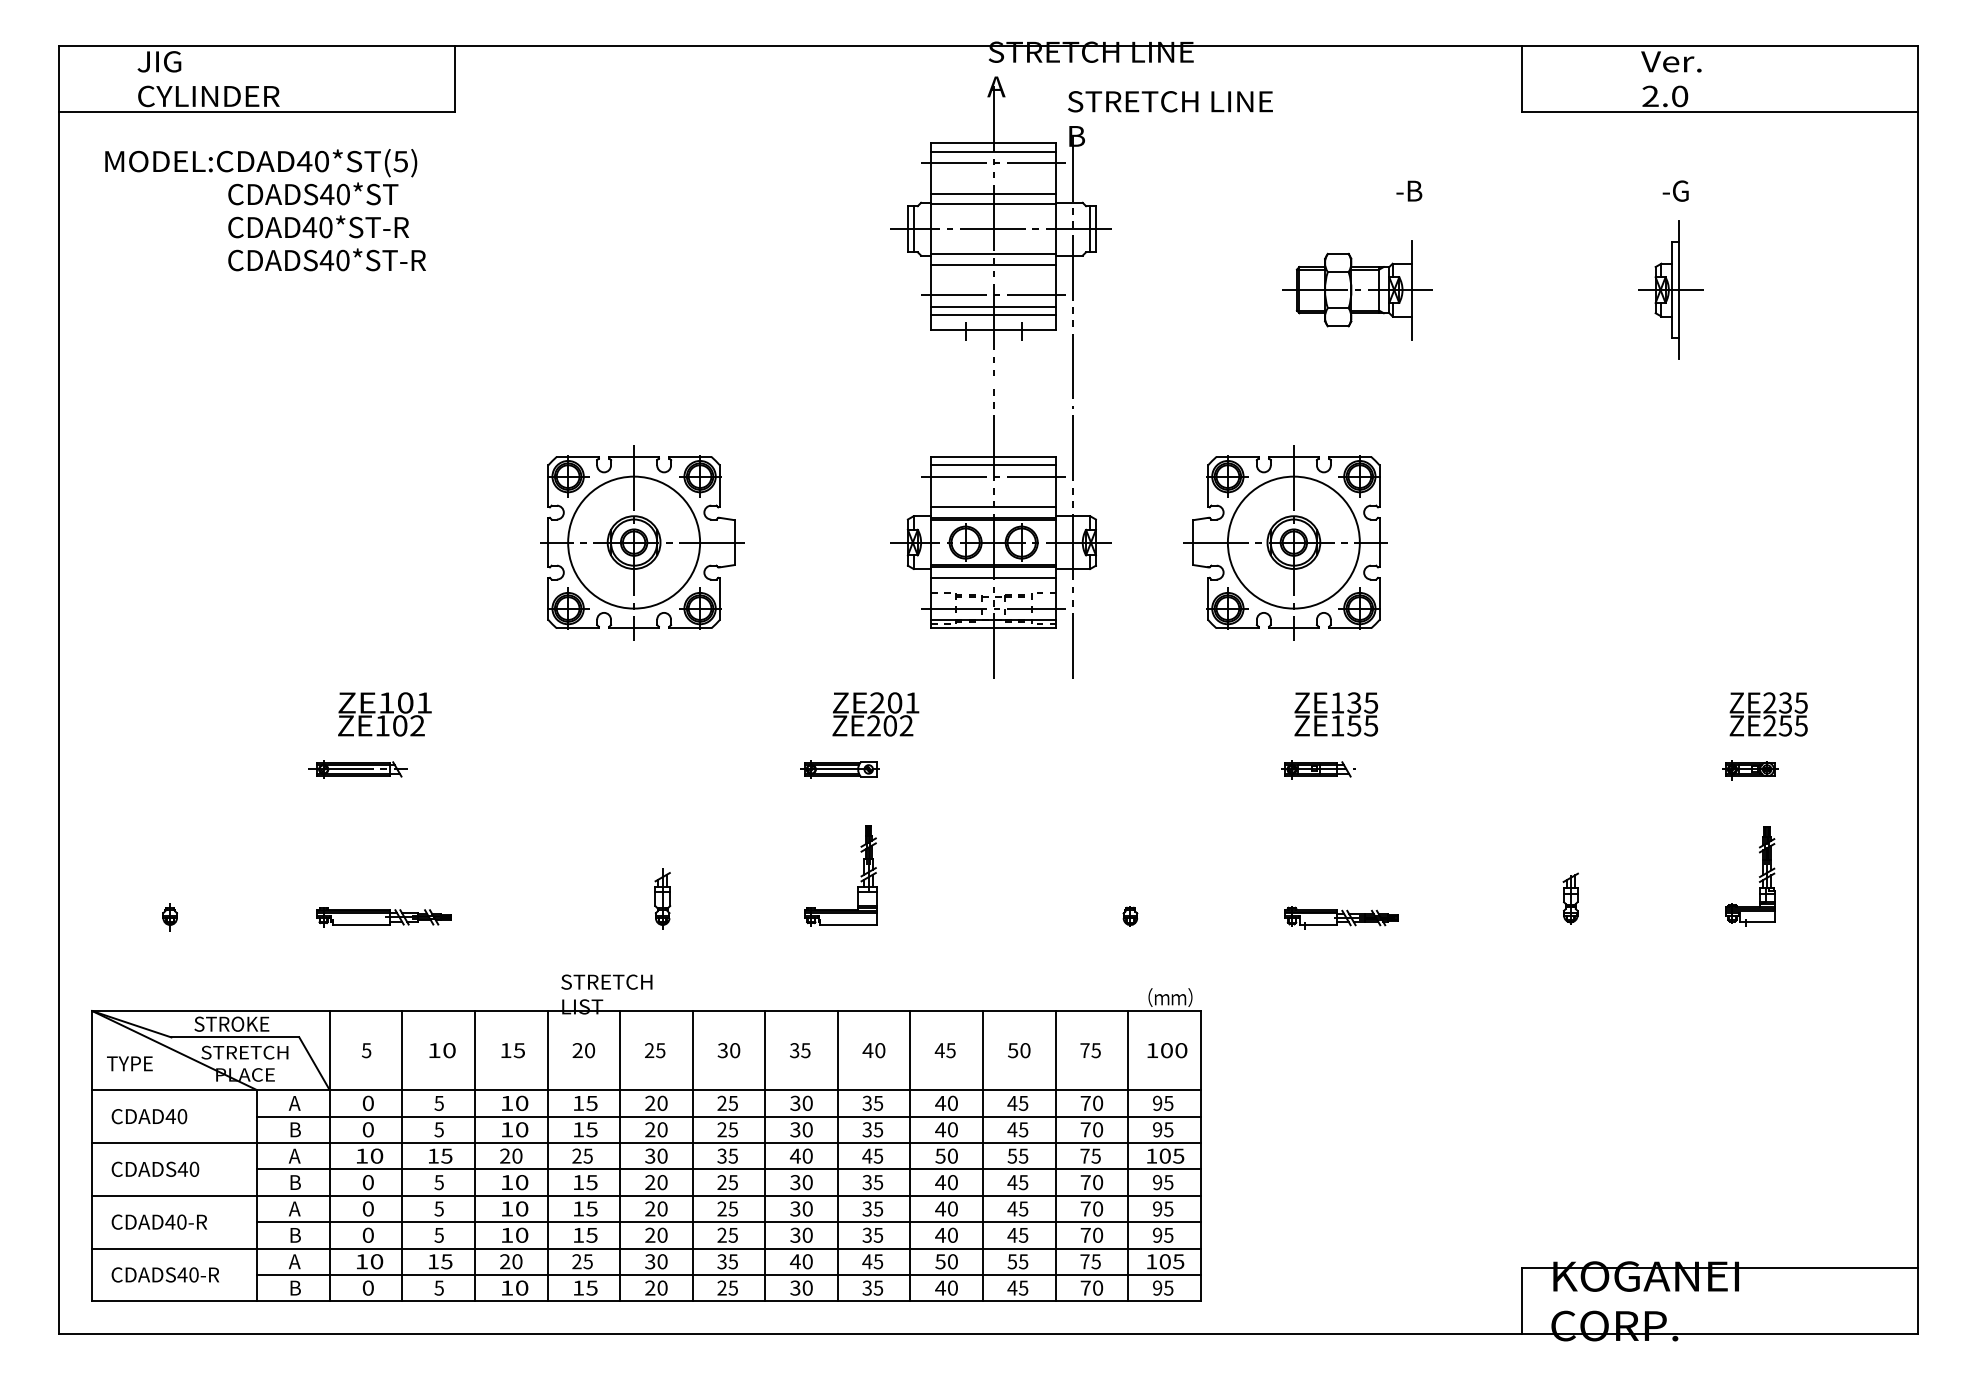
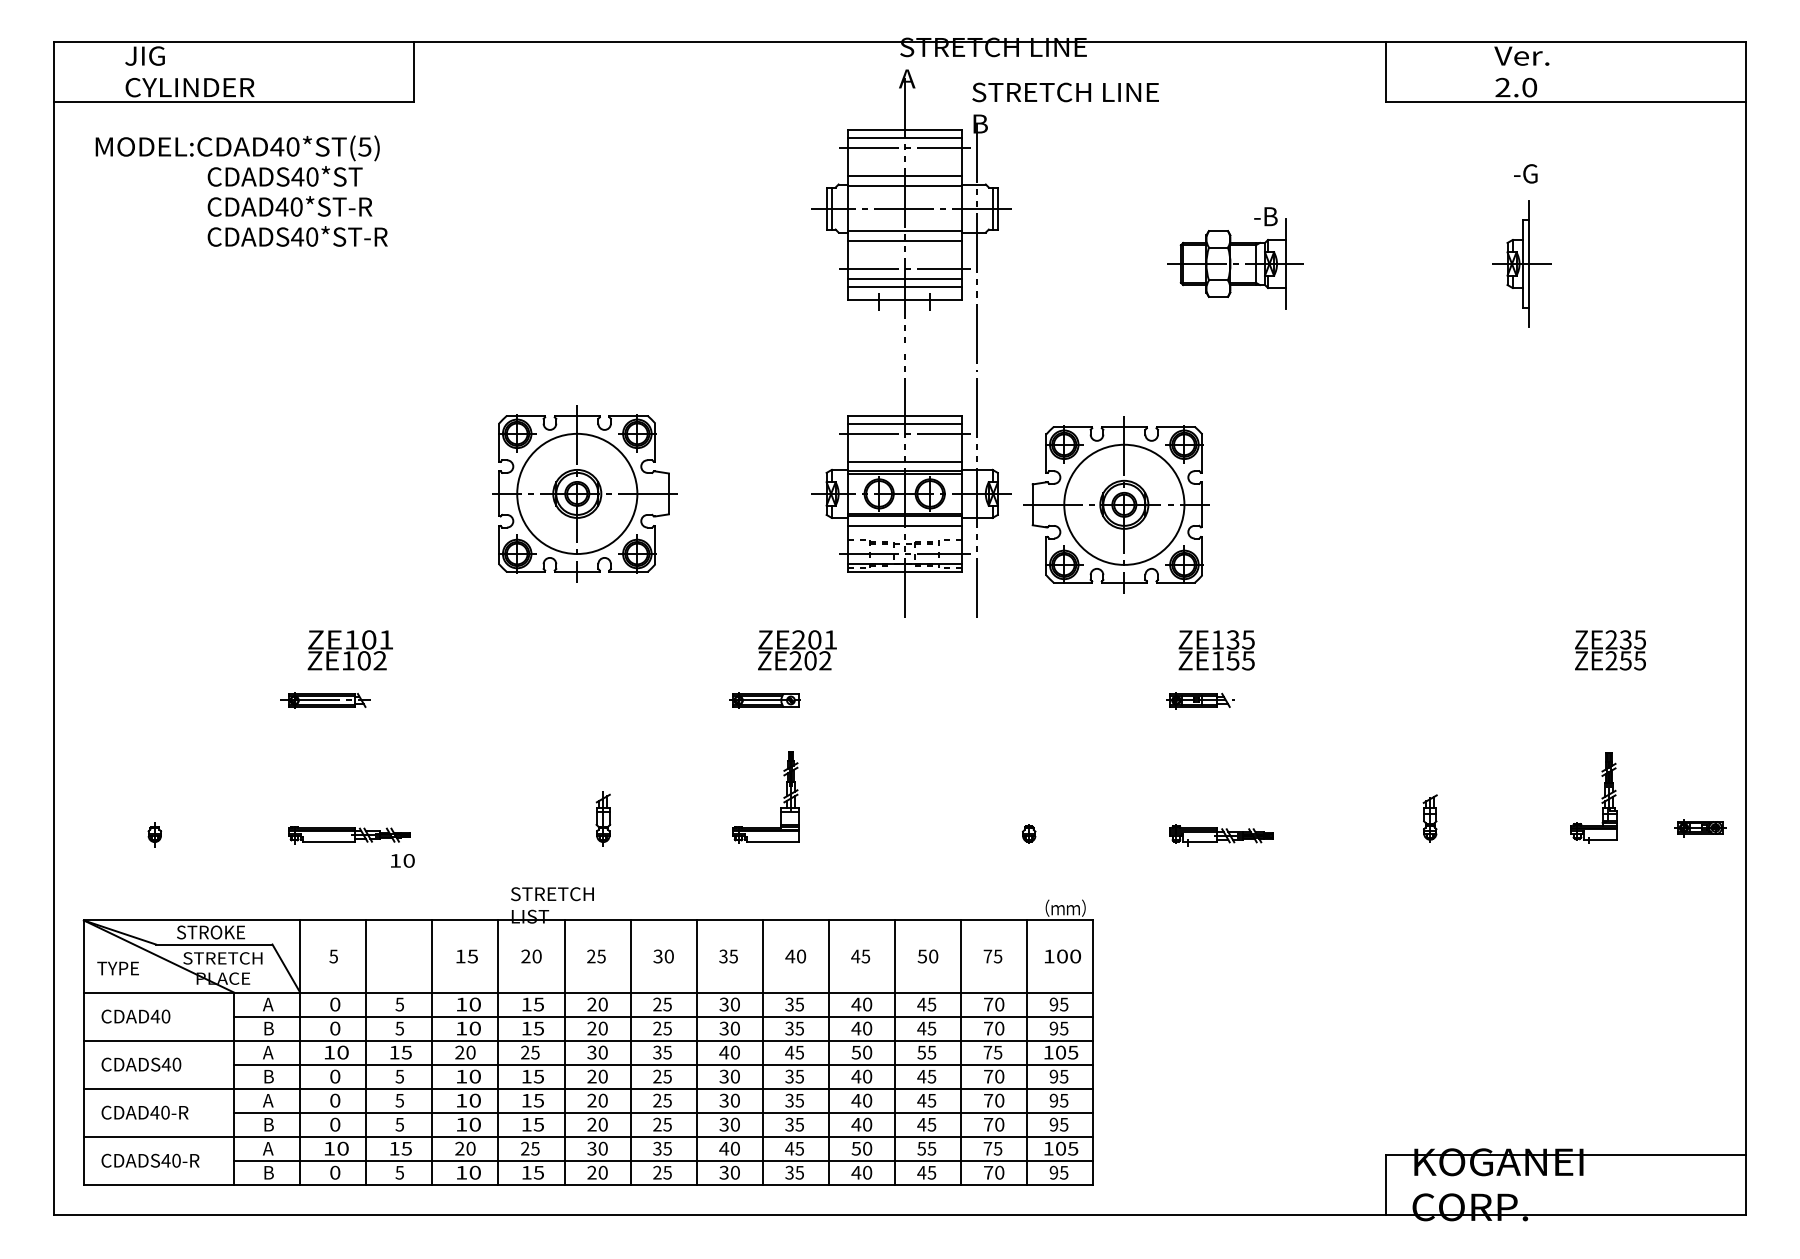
text: (1409, 190) -> (1266, 216), moved
part: (1285, 542) -> (1116, 504), moved
part: (1750, 770) -> (1700, 828), moved
text: (442, 1050) -> (402, 860), moved

